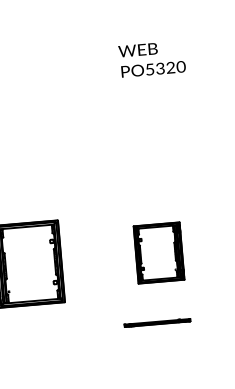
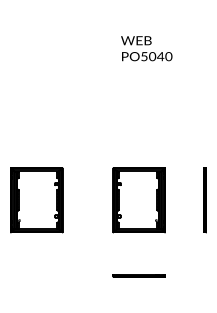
text: (165, 68) -> (156, 56), PO5320 -> PO5040
part: (158, 253) -> (138, 200), size x1.43
line: (156, 322) -> (138, 275), moved

